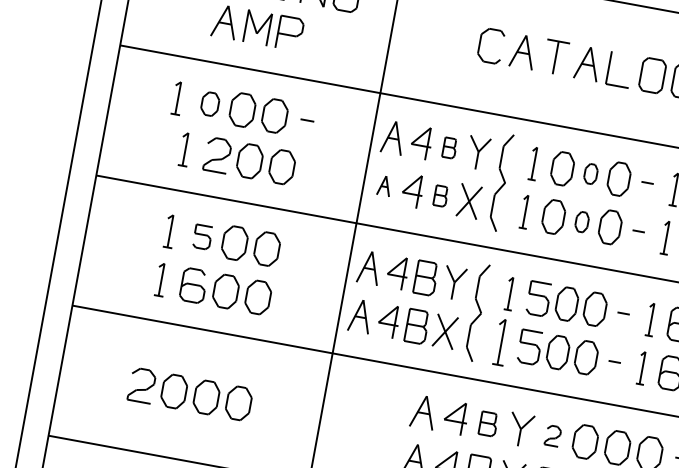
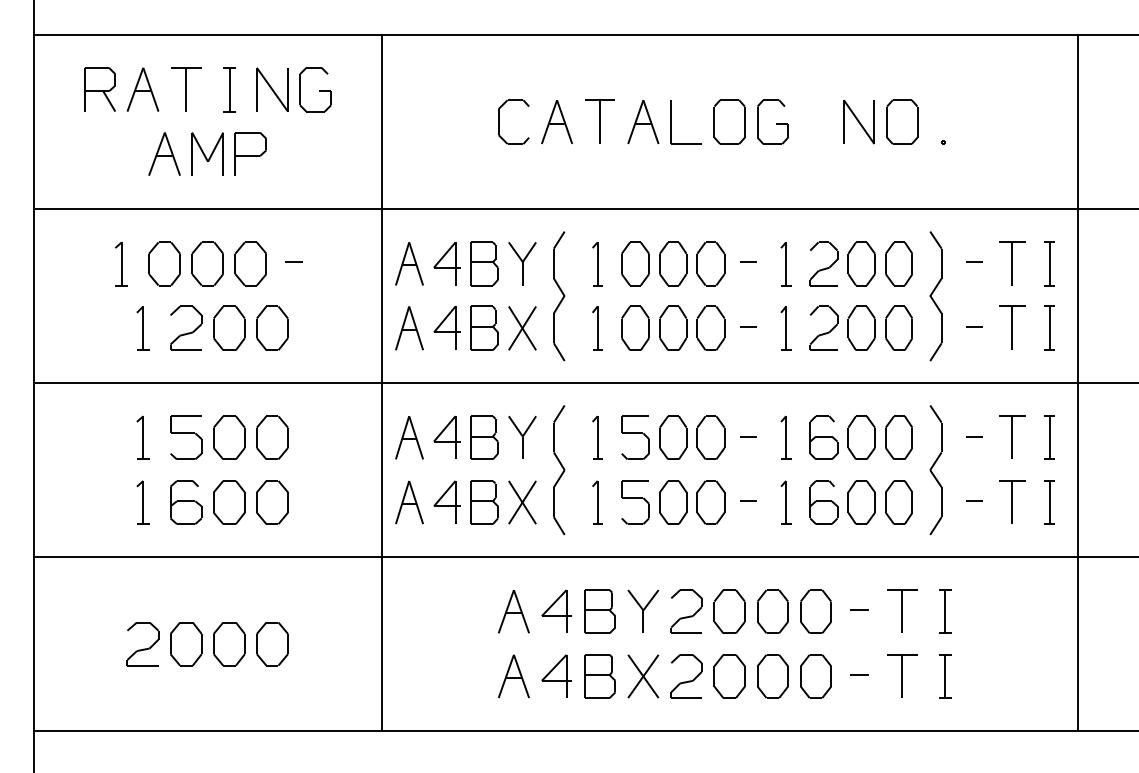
part: (210, 103) -> (164, 263), size x1.43
part: (449, 147) -> (484, 263), size x1.67
part: (591, 173) -> (673, 263), size x1.67
part: (384, 186) -> (409, 328), size x1.67
part: (440, 195) -> (484, 327), size x1.67
part: (582, 221) -> (673, 327), size x1.67
part: (202, 237) -> (186, 437), size x1.43
part: (501, 342) -> (597, 502), size x0.71
part: (487, 423) -> (599, 611), size x1.43
part: (553, 435) -> (686, 611), size x1.67

